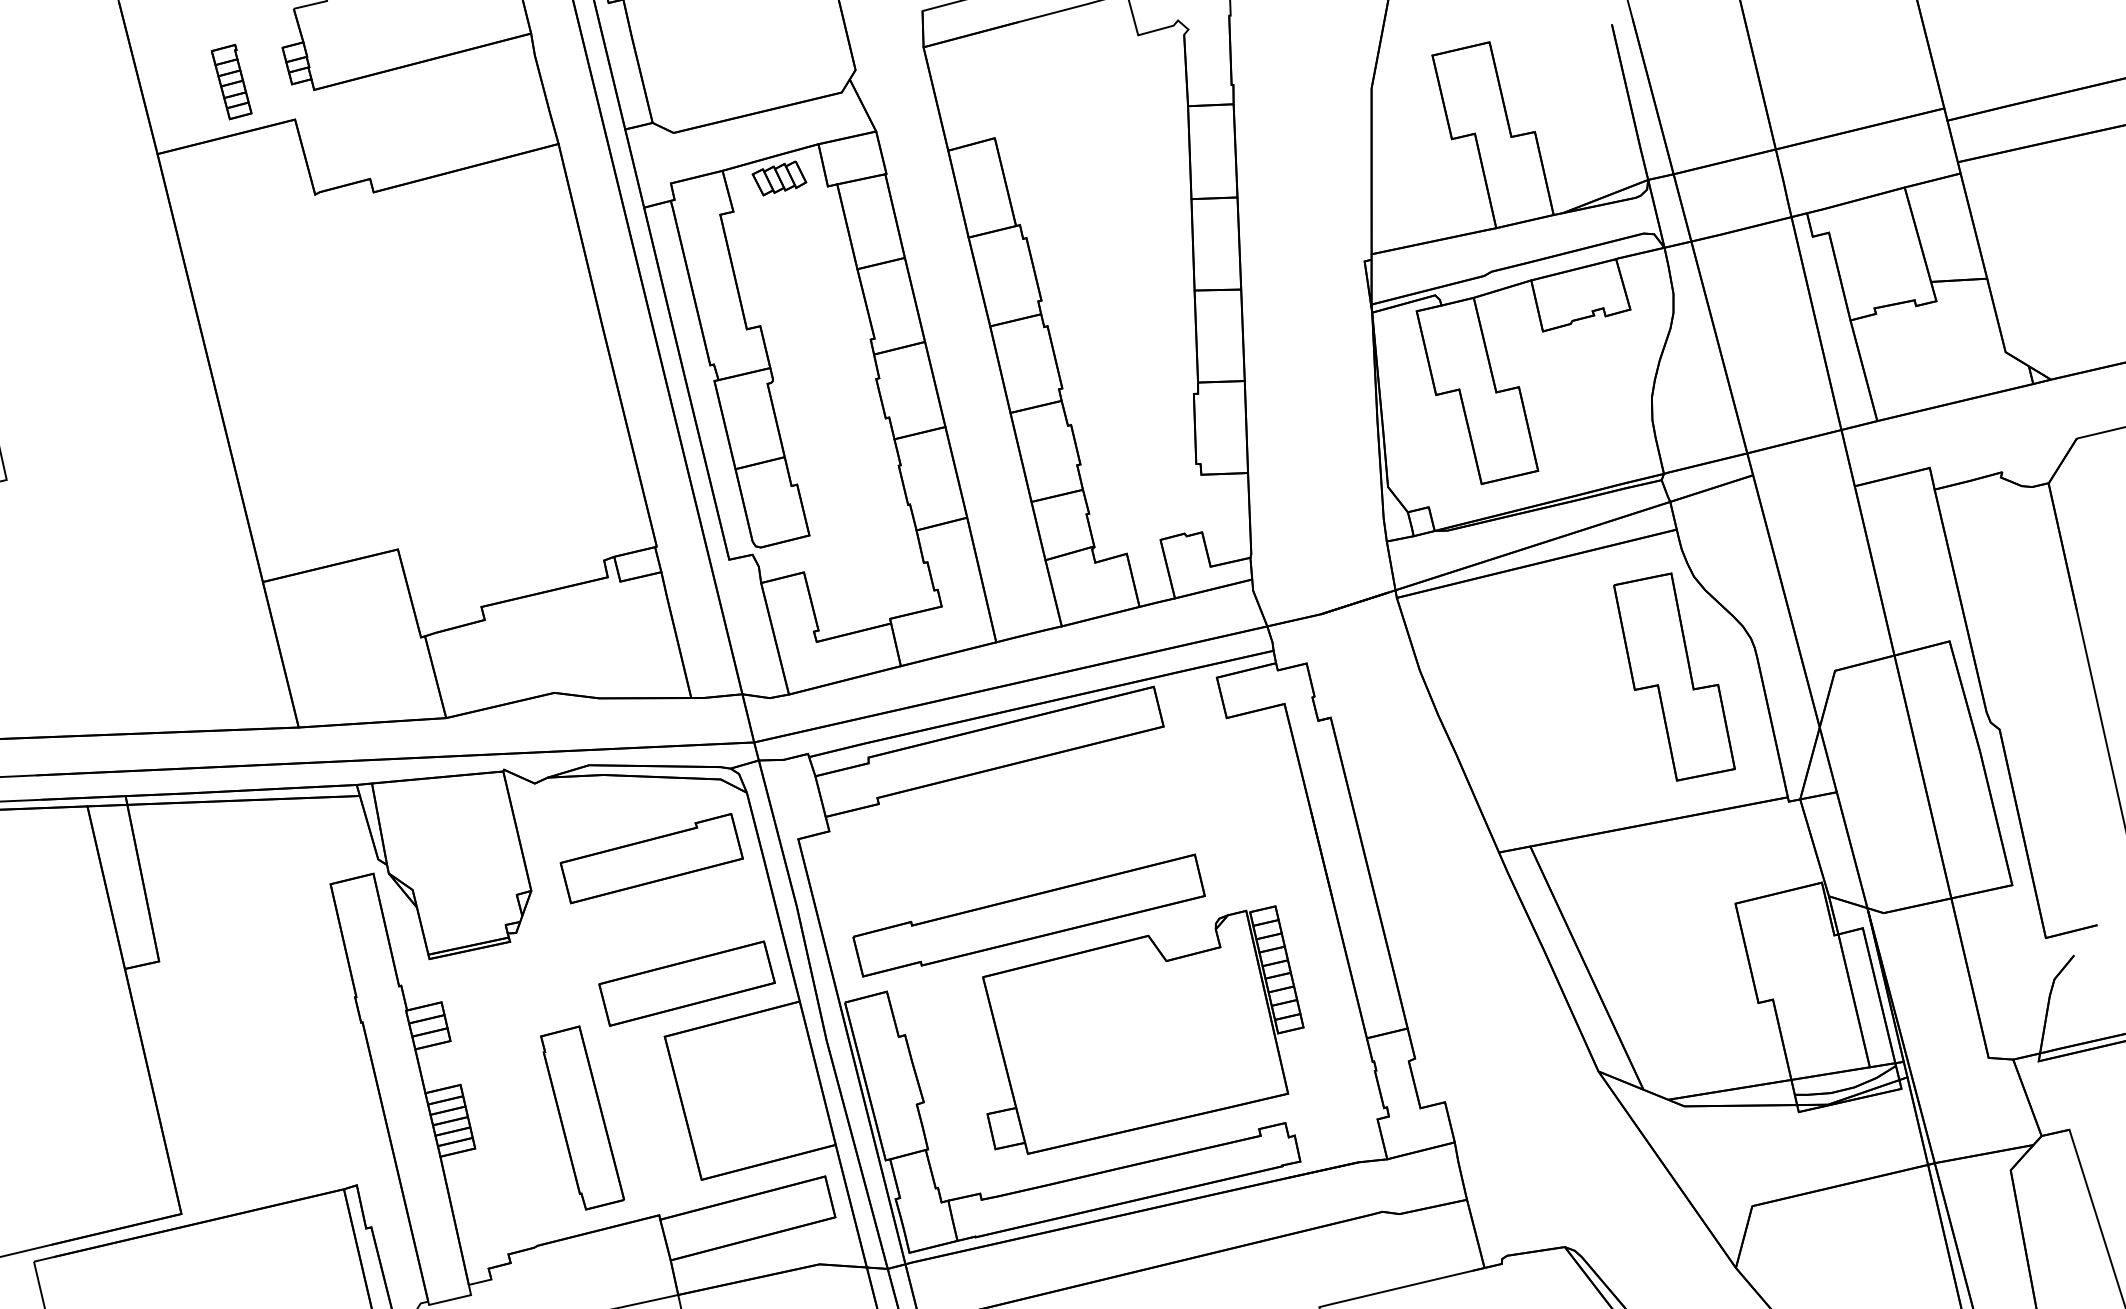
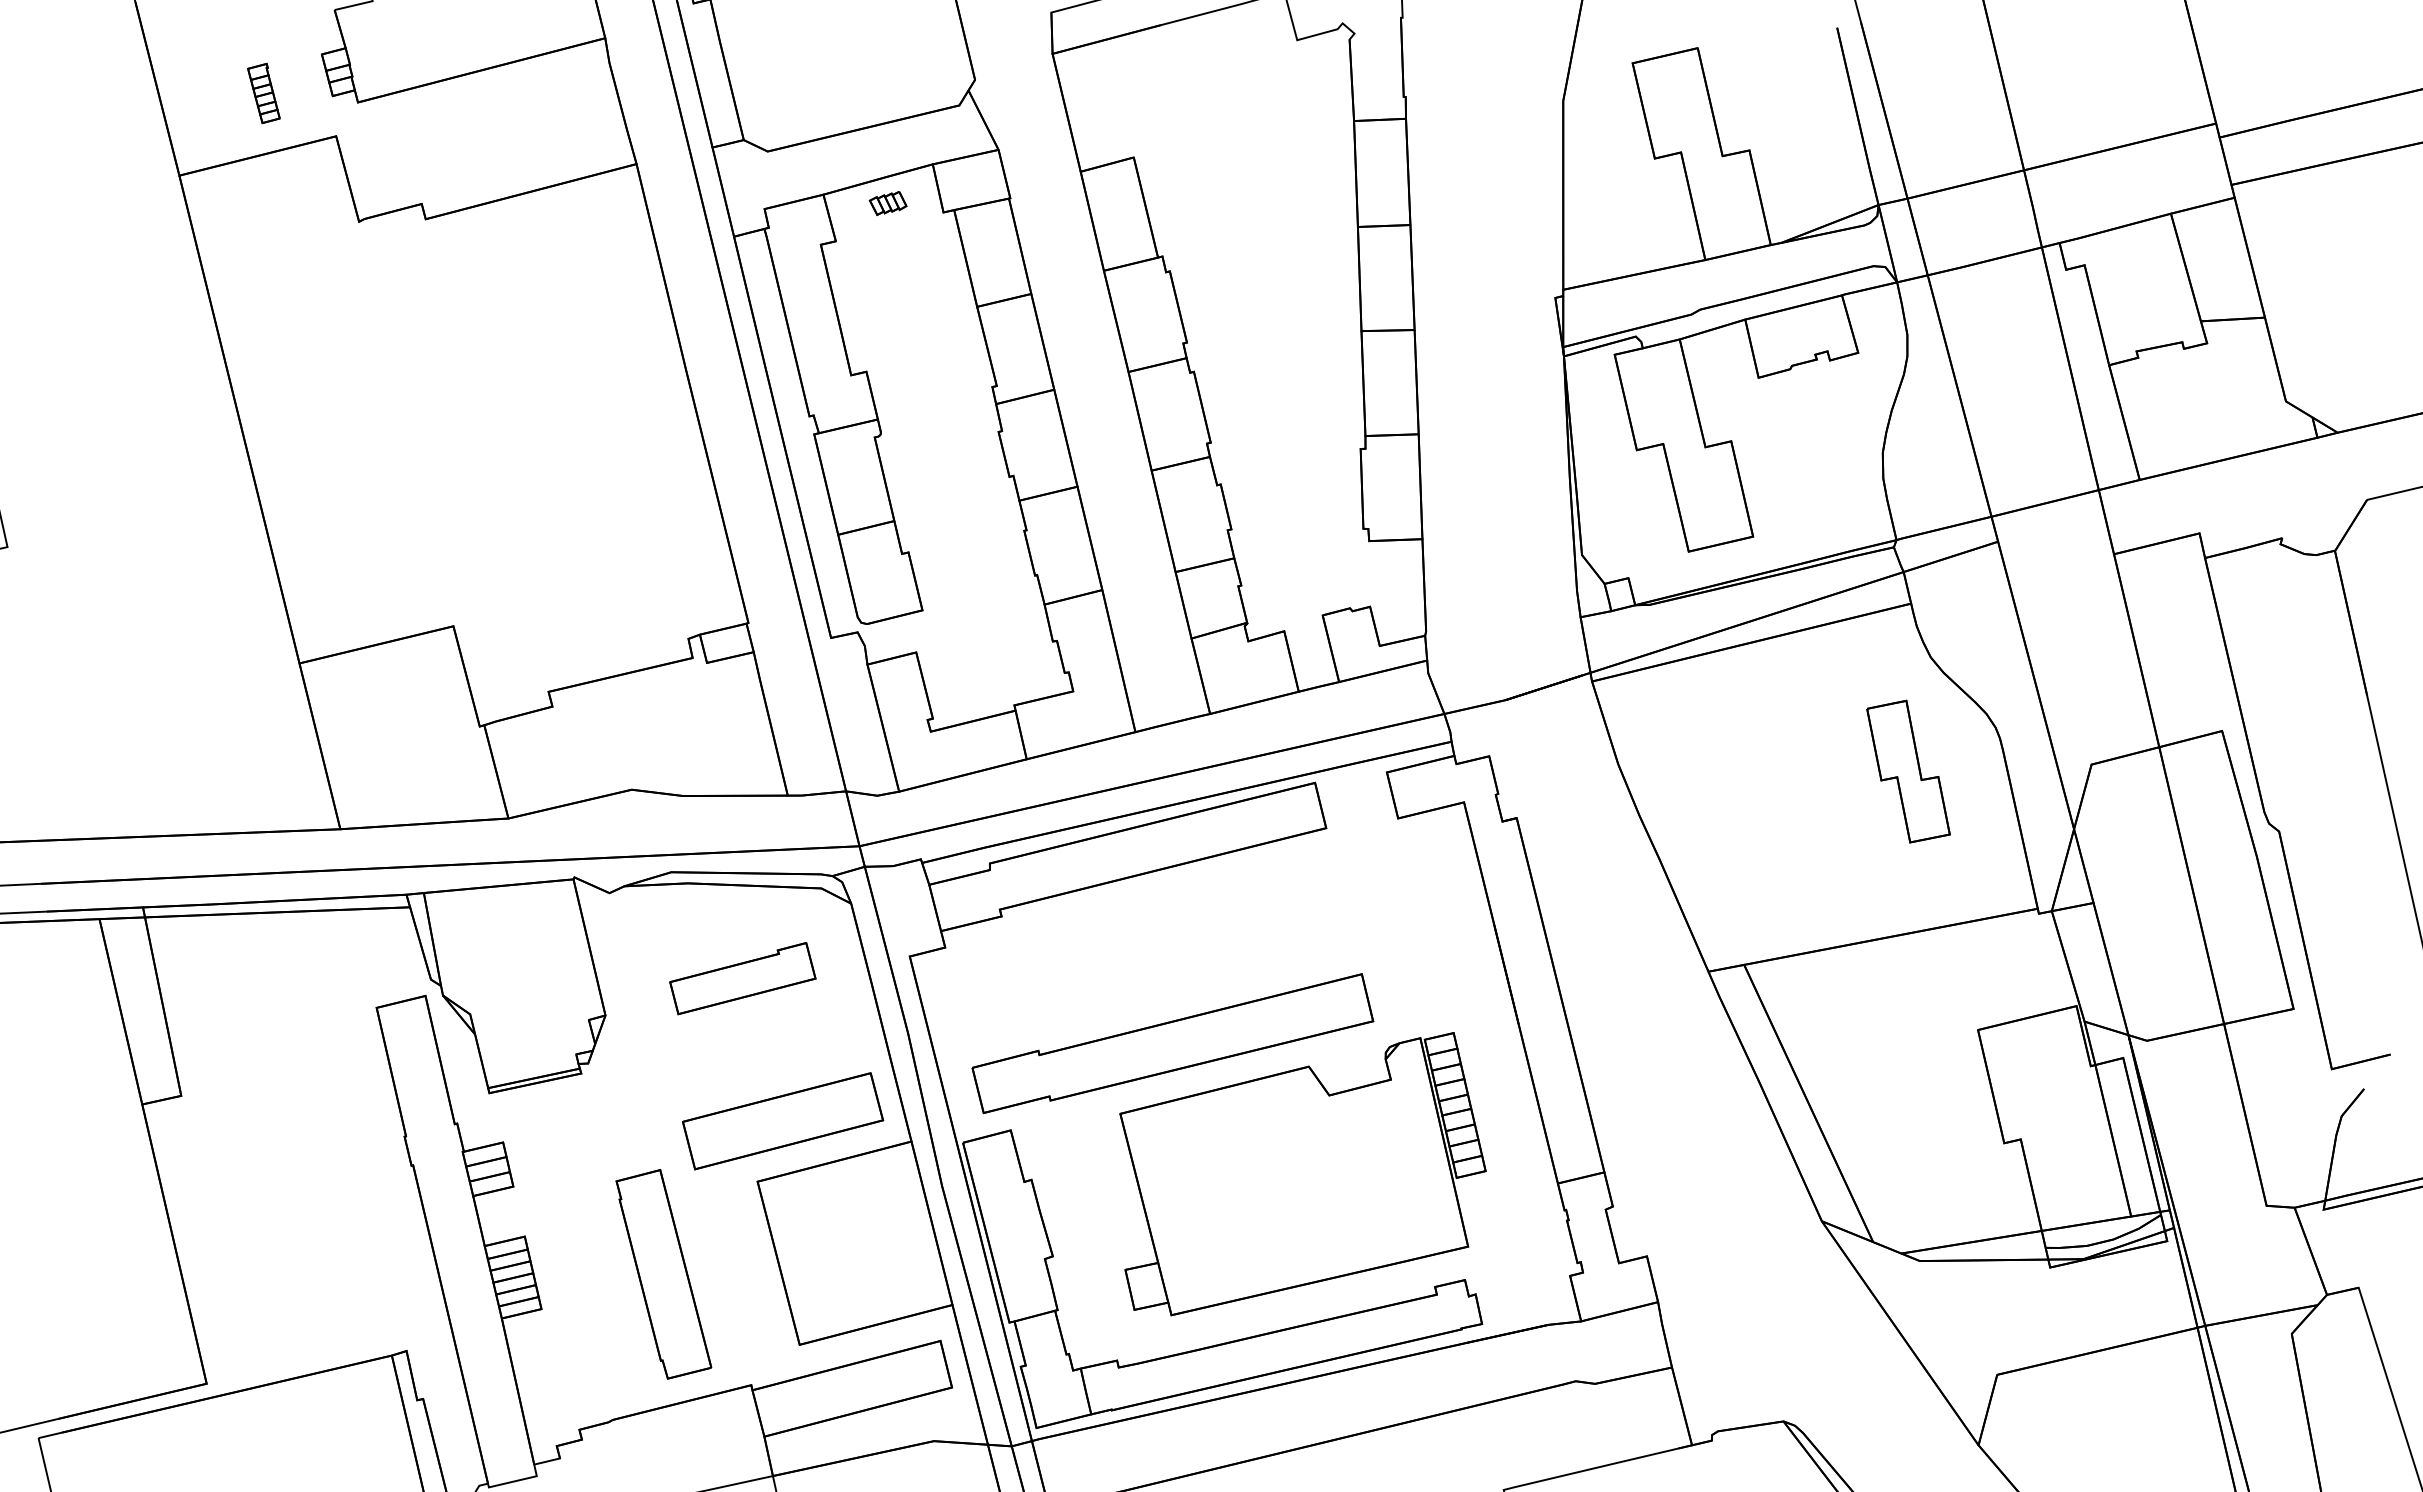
part: (231, 82) -> (263, 93), size x0.7
part: (778, 178) -> (887, 203), size x0.6
part: (1674, 676) -> (1908, 771), size x0.6
part: (651, 858) -> (742, 978), size x0.7

